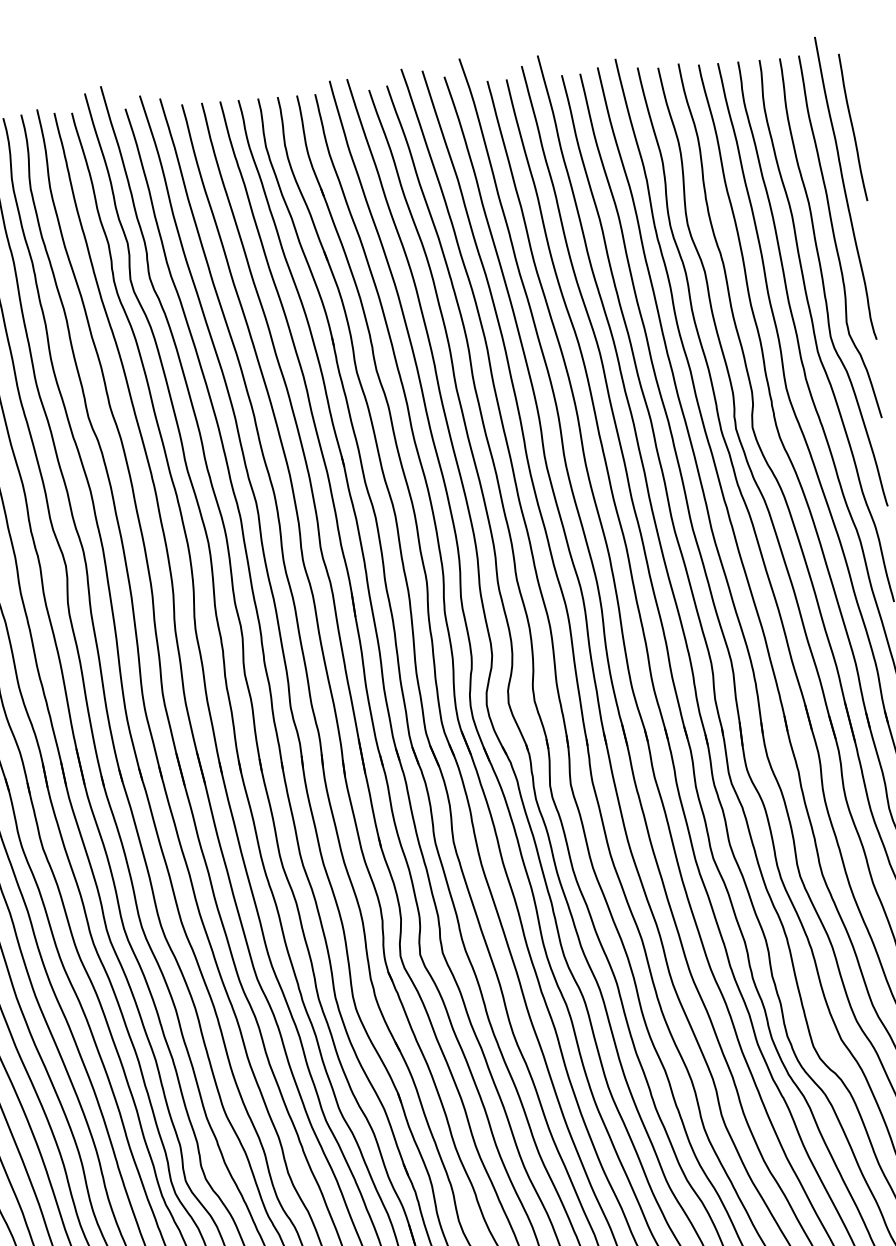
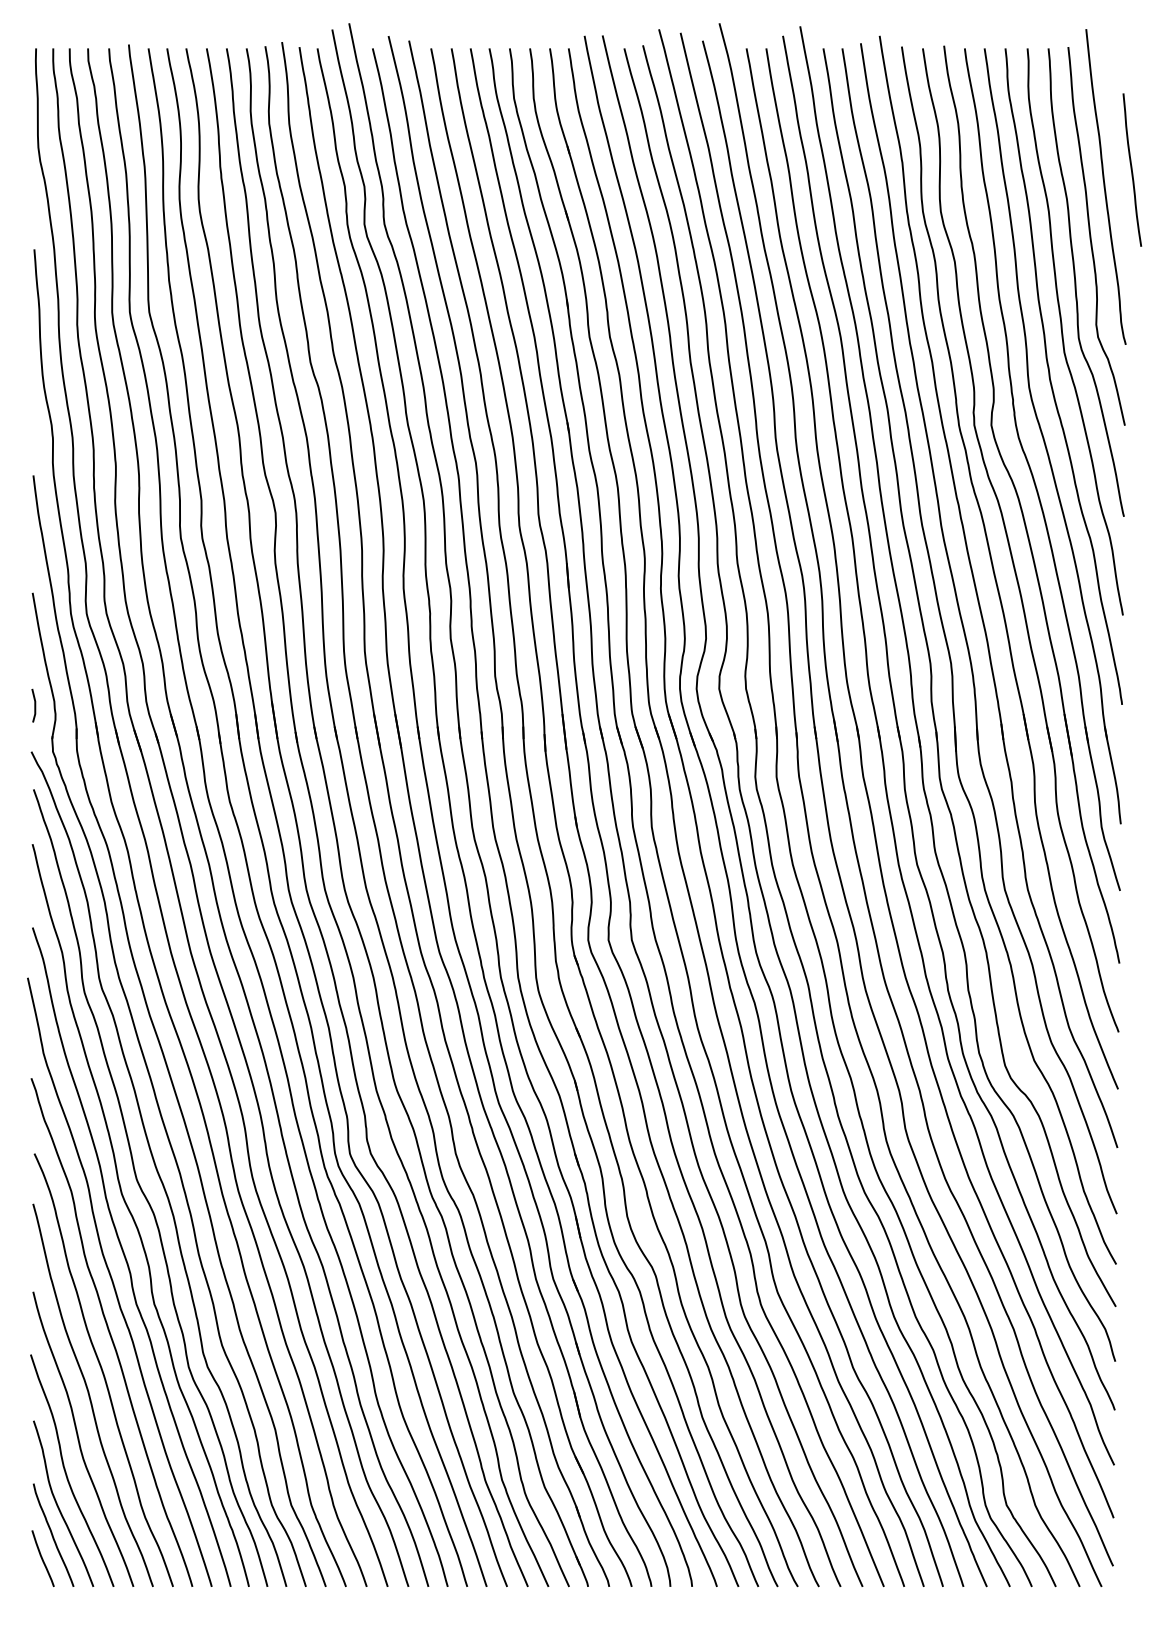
curve: (853, 126) -> (1132, 169), moved

